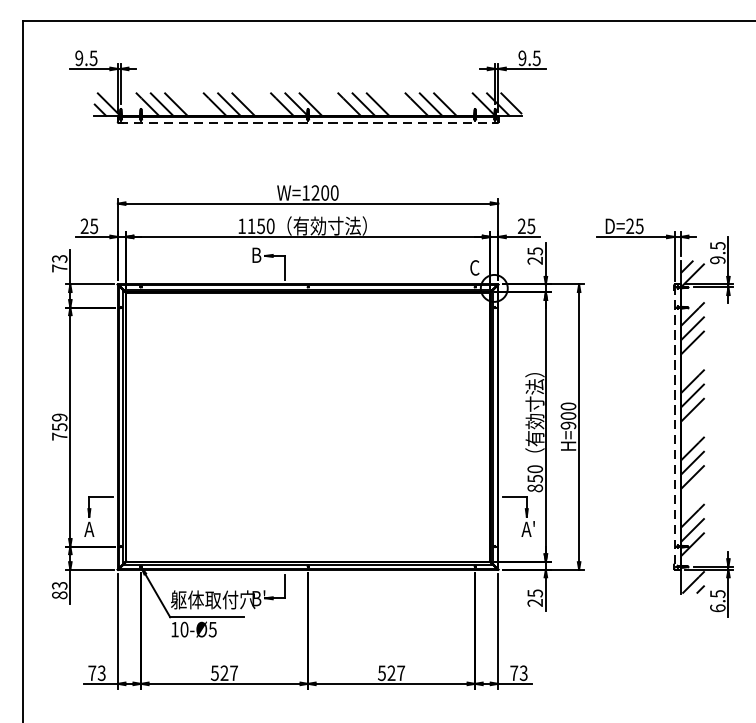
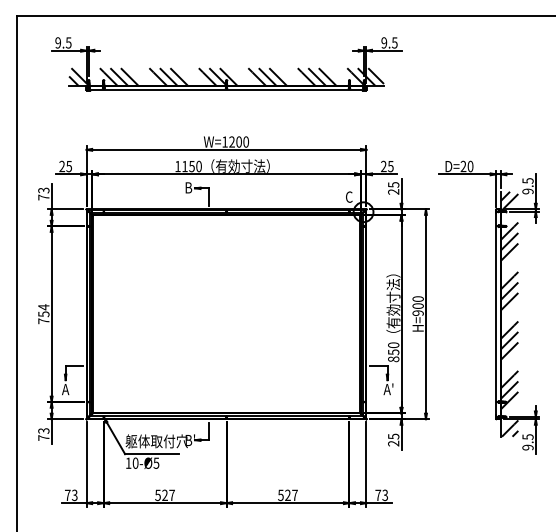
line: (309, 122) -> (227, 90), dashed -> solid
text: (639, 226) -> (470, 166), D=25 -> D=20
text: (59, 417) -> (43, 307), 759 -> 754
line: (674, 427) -> (496, 314), dashed -> solid
text: (59, 594) -> (43, 437), 83 -> 73
text: (717, 608) -> (527, 447), 6.5 -> 9.5

